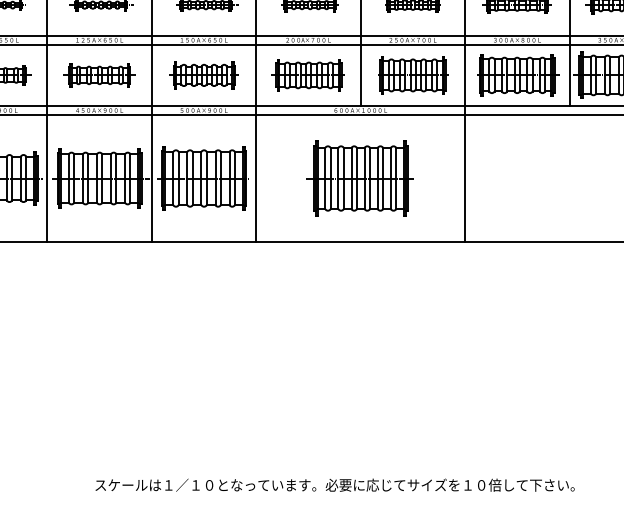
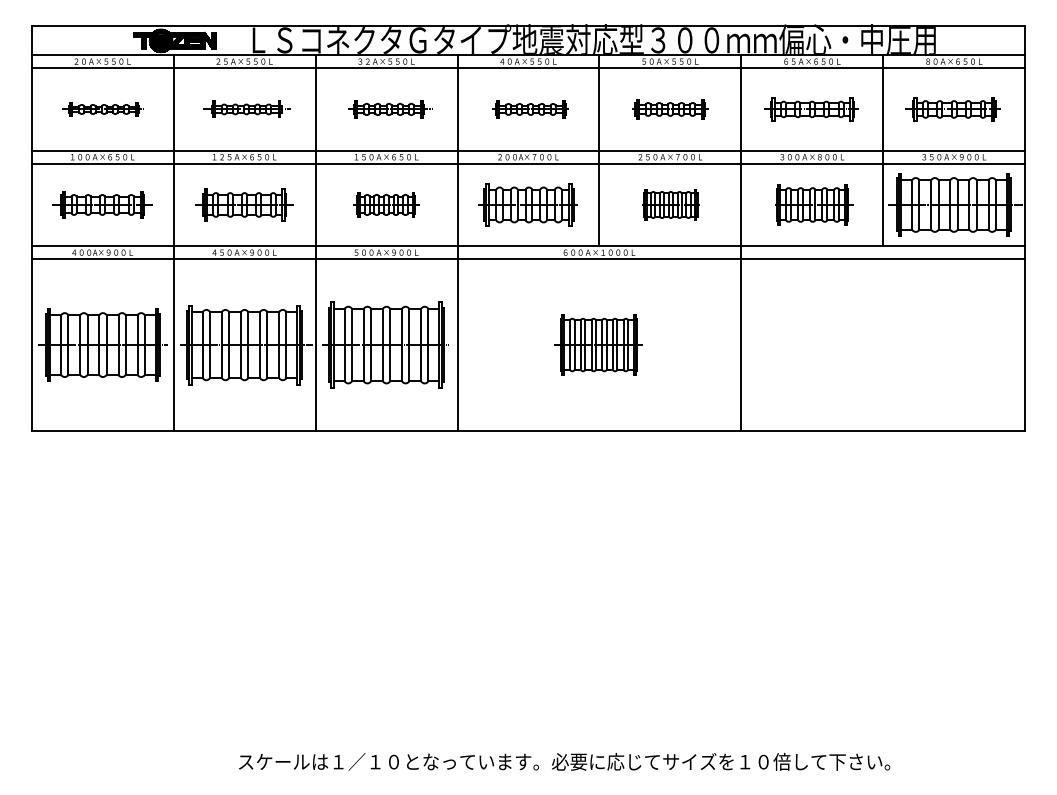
part: (203, 75) -> (385, 204), size x0.7
part: (413, 75) -> (671, 204), size x0.6
part: (518, 75) -> (814, 204), size x0.7
part: (360, 178) -> (598, 344), size x0.6

